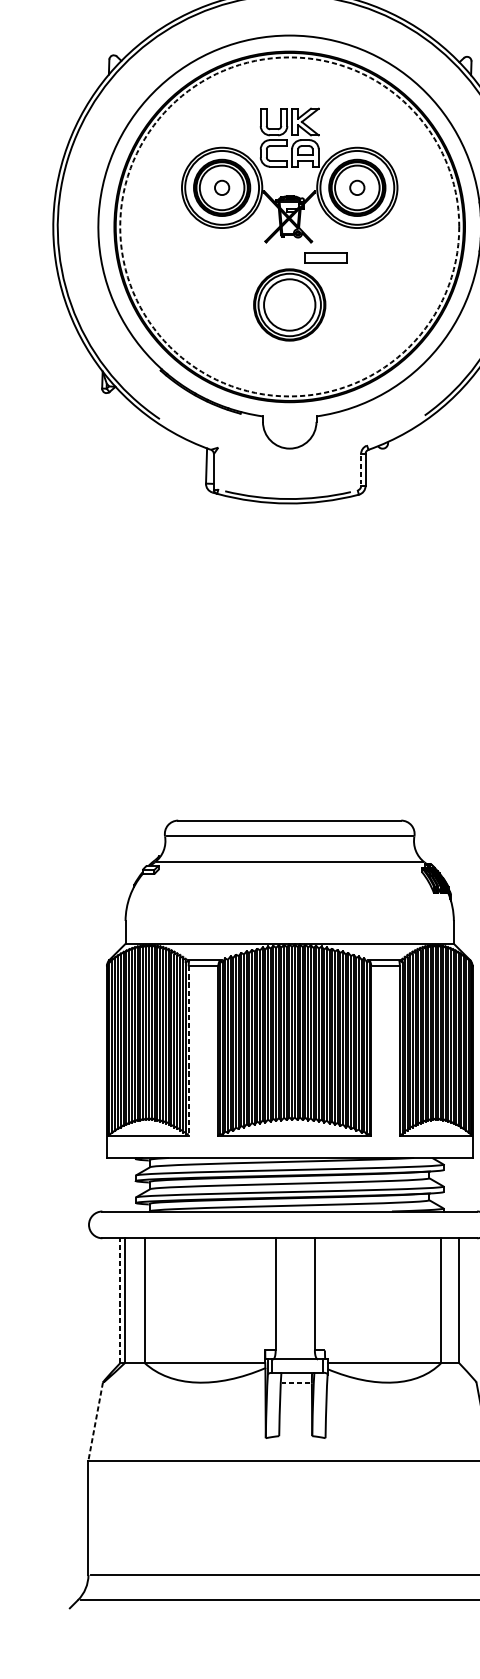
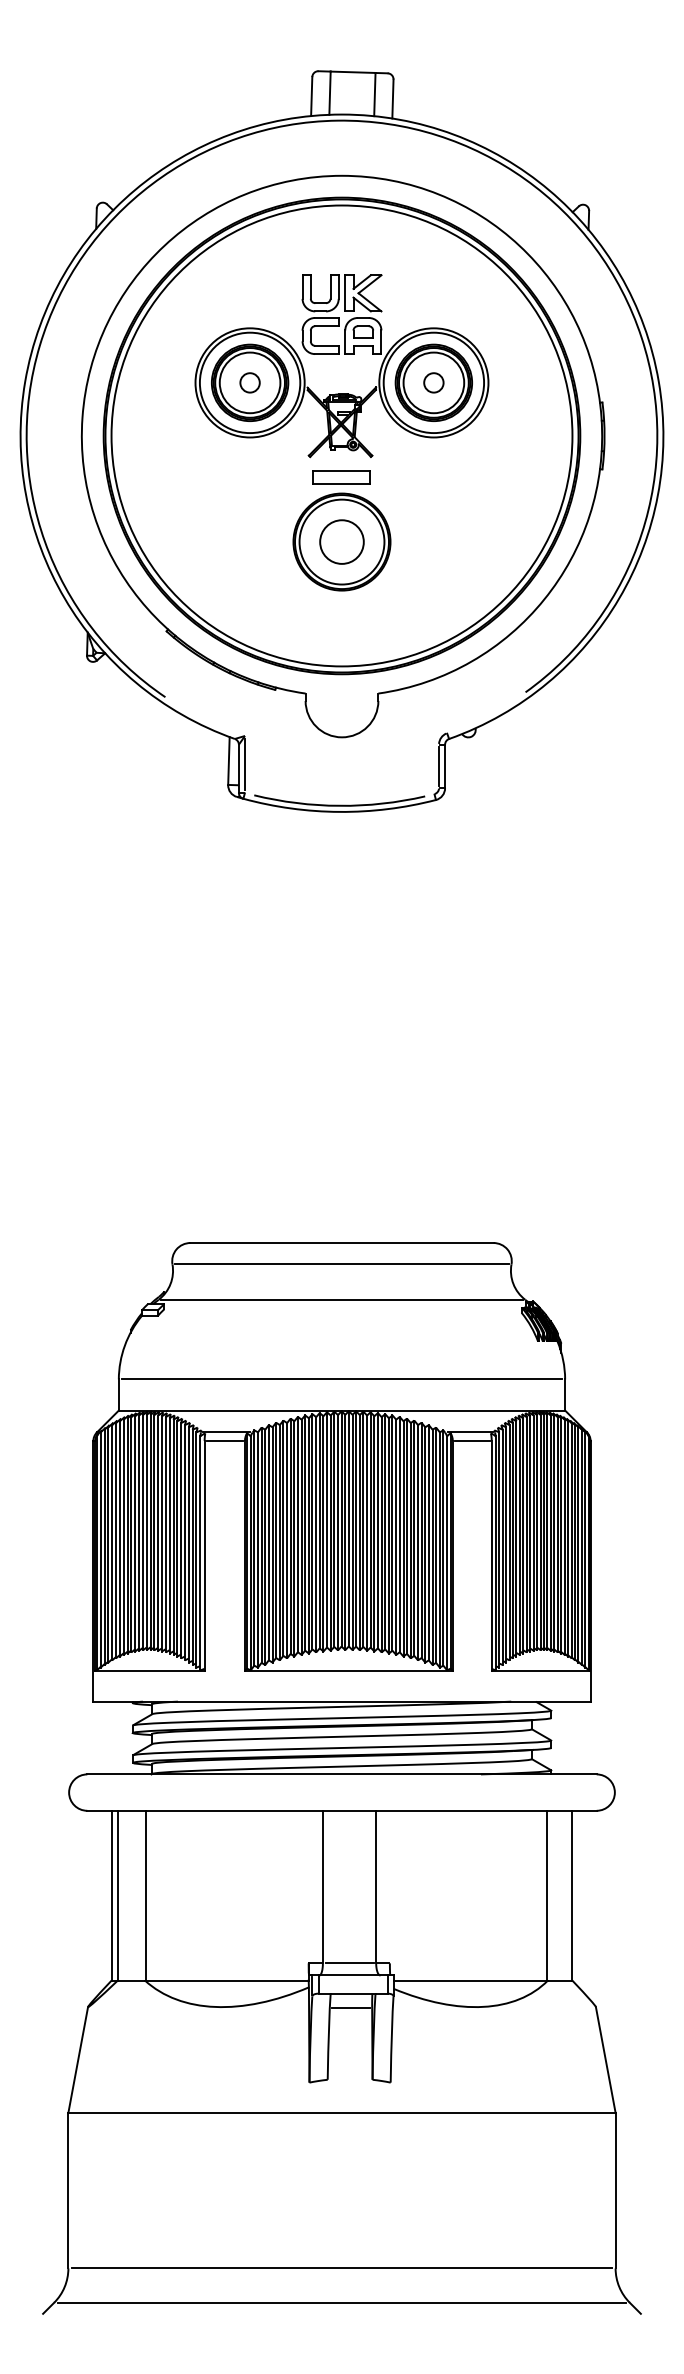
circle: (289, 226) -> (341, 435), dashed -> solid
part: (326, 257) -> (341, 477), moved
circle: (289, 304) -> (341, 541), size x0.62
line: (218, 468) -> (244, 764), added
line: (361, 470) -> (439, 766), dashed -> solid
line: (289, 921) -> (341, 1379), added
line: (188, 1051) -> (204, 1556), dashed -> solid
line: (120, 1300) -> (111, 1895), dashed -> solid
line: (295, 1350) -> (349, 1963), added
line: (295, 1383) -> (350, 2008), dashed -> solid
line: (95, 1421) -> (78, 2059), dashed -> solid

